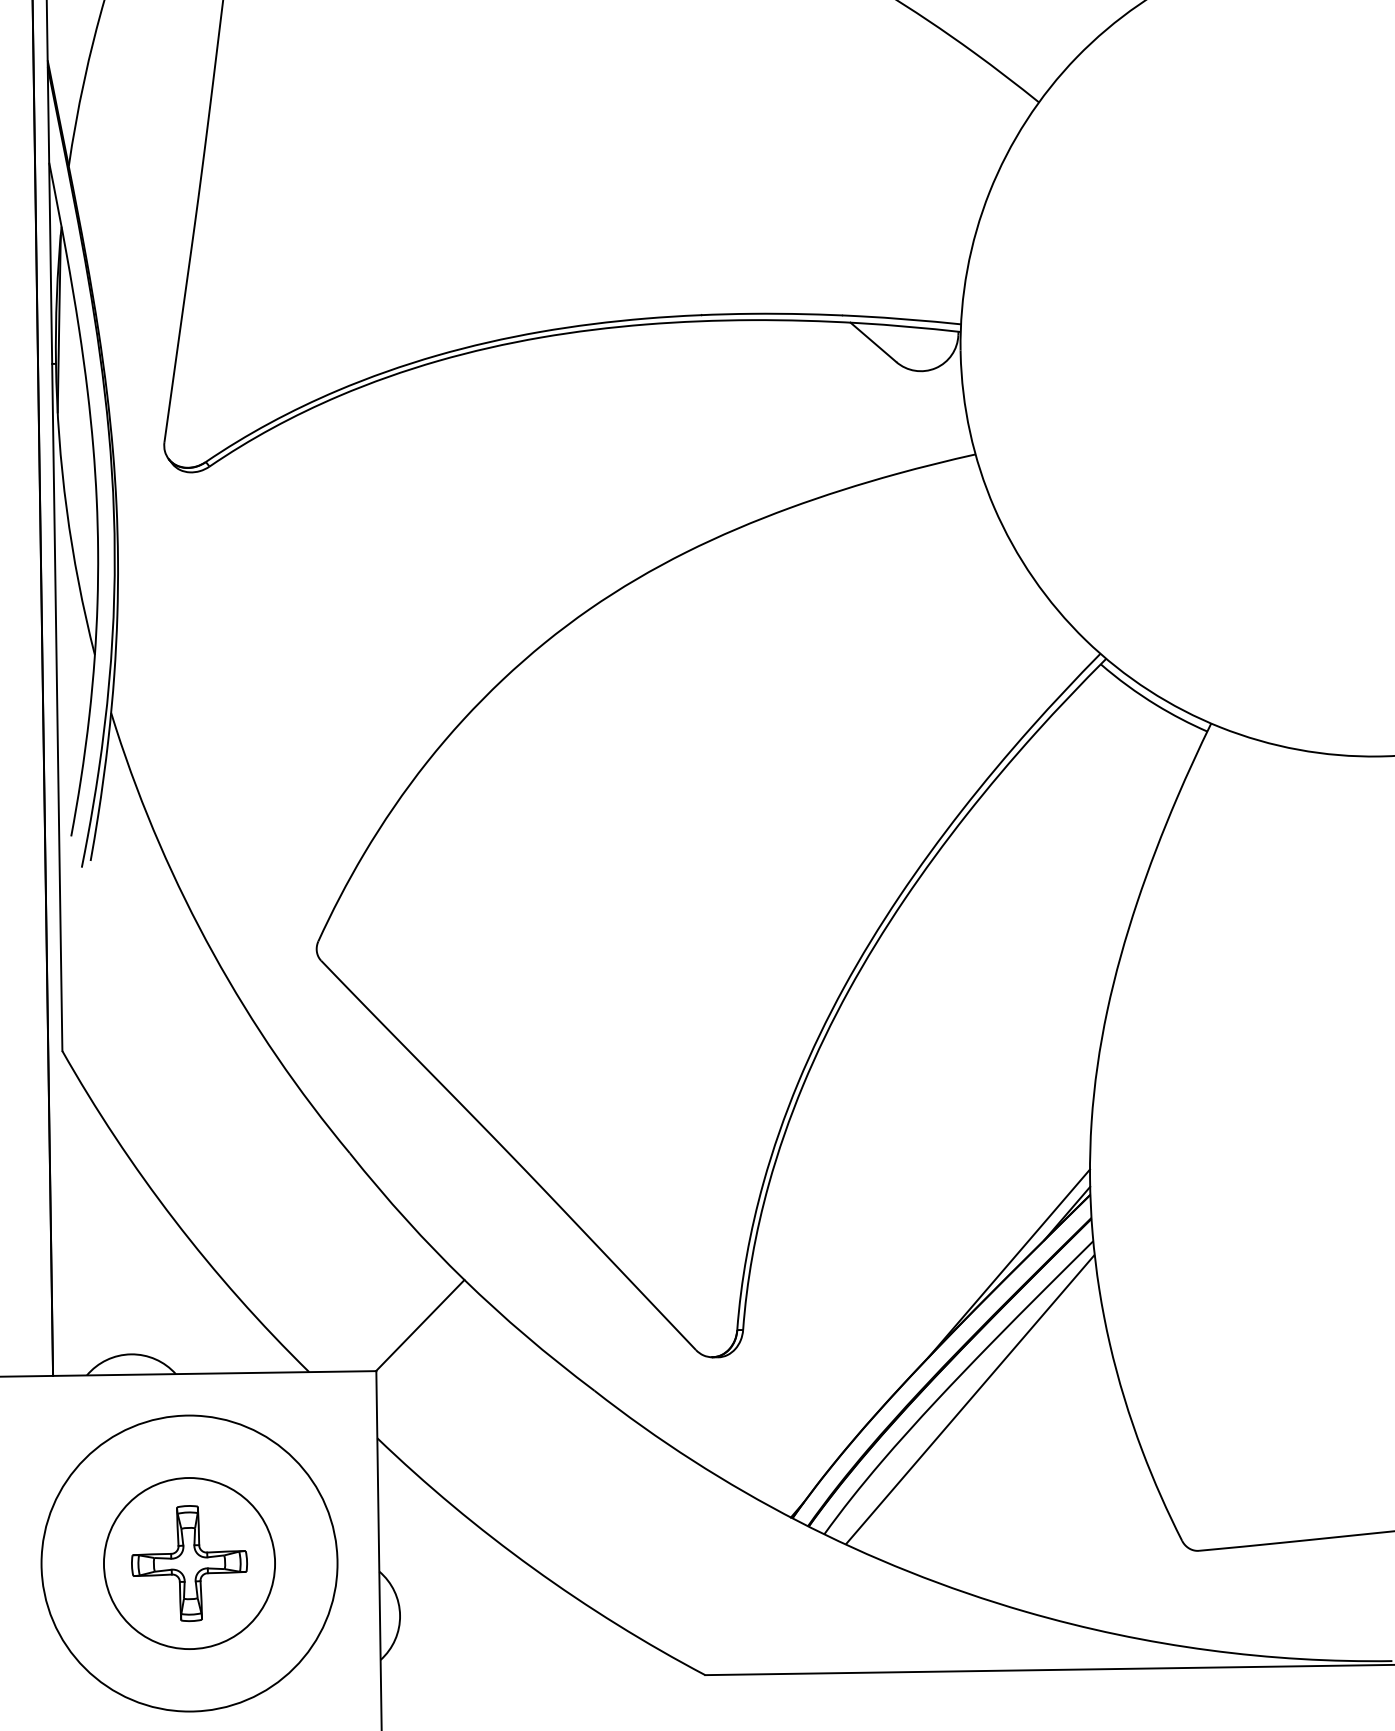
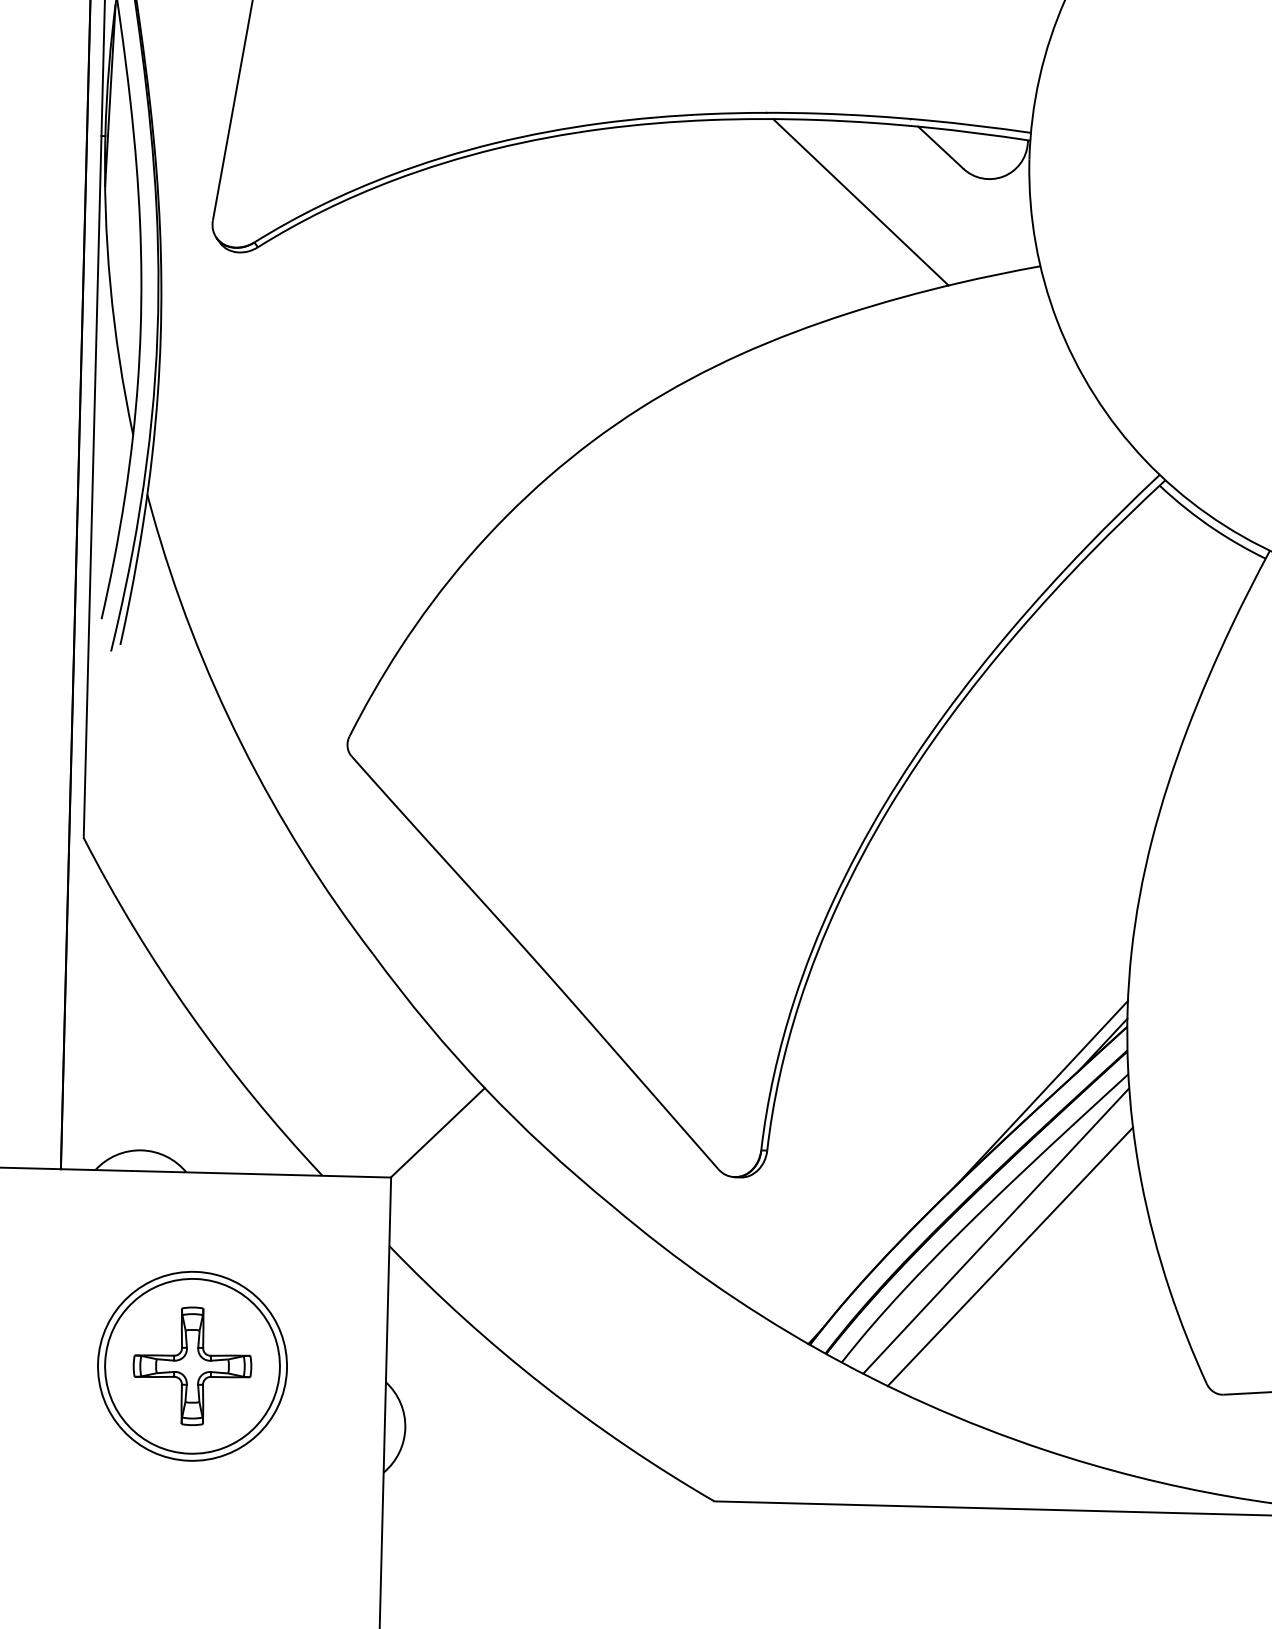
line: (797, 398) -> (860, 201), added
line: (984, 1424) -> (1009, 1256), added
circle: (189, 1563) -> (192, 1366), size x0.62

